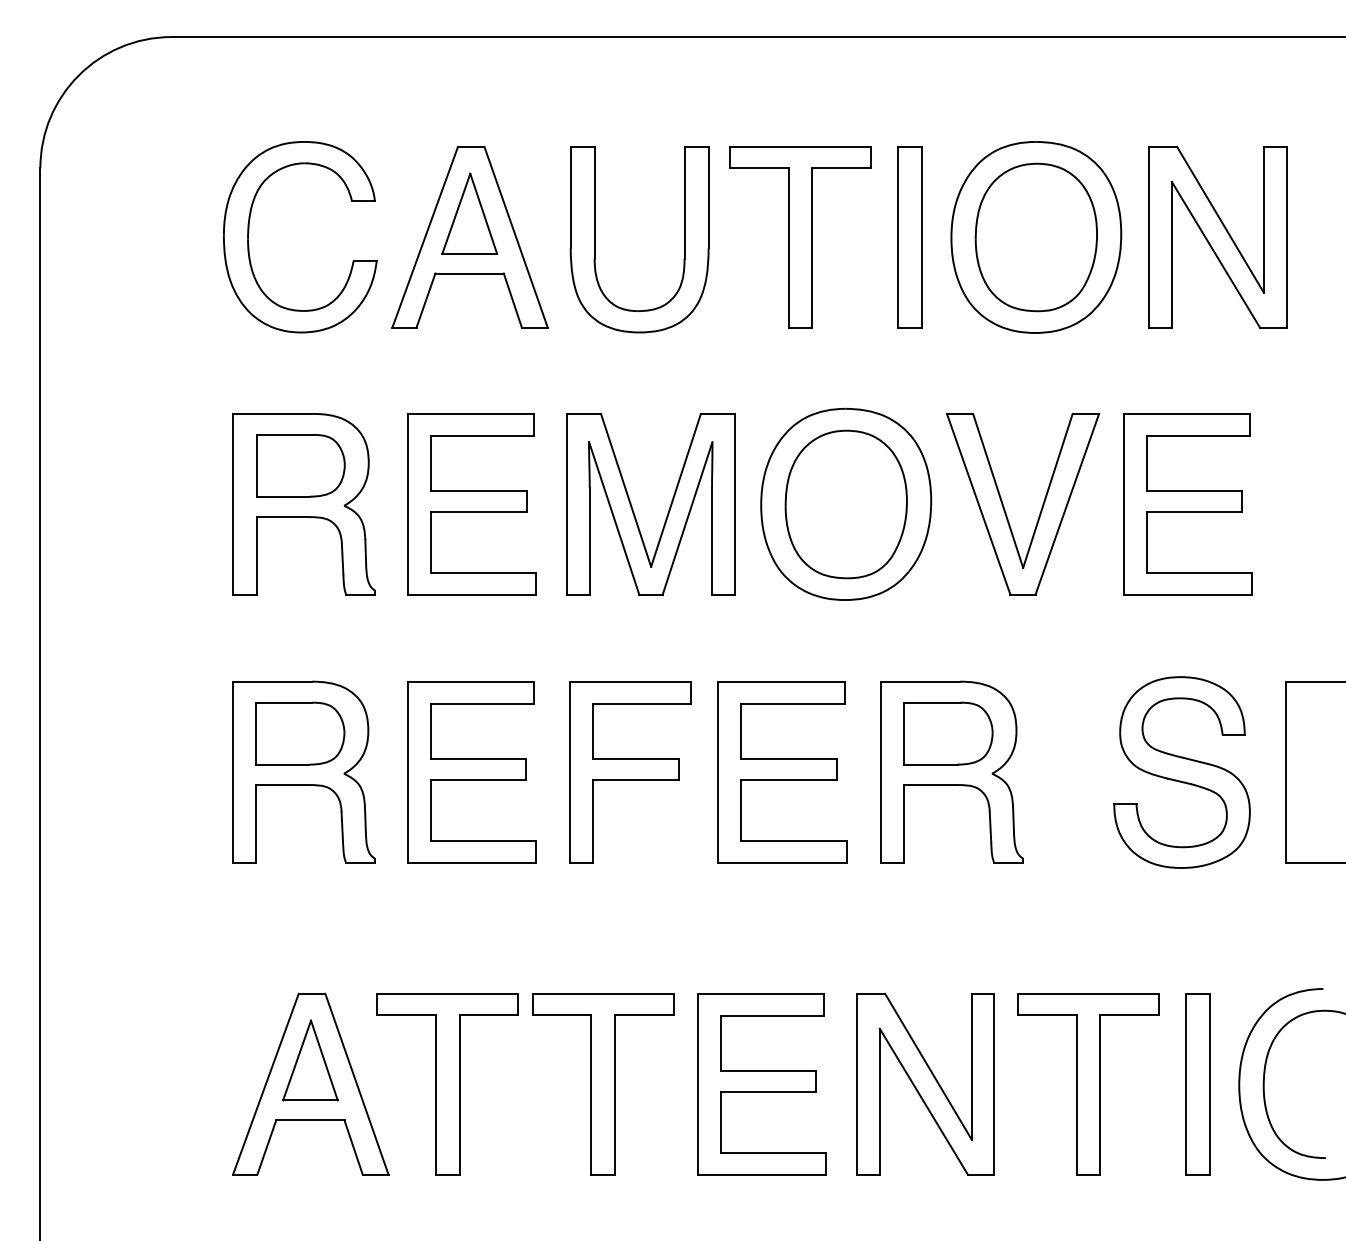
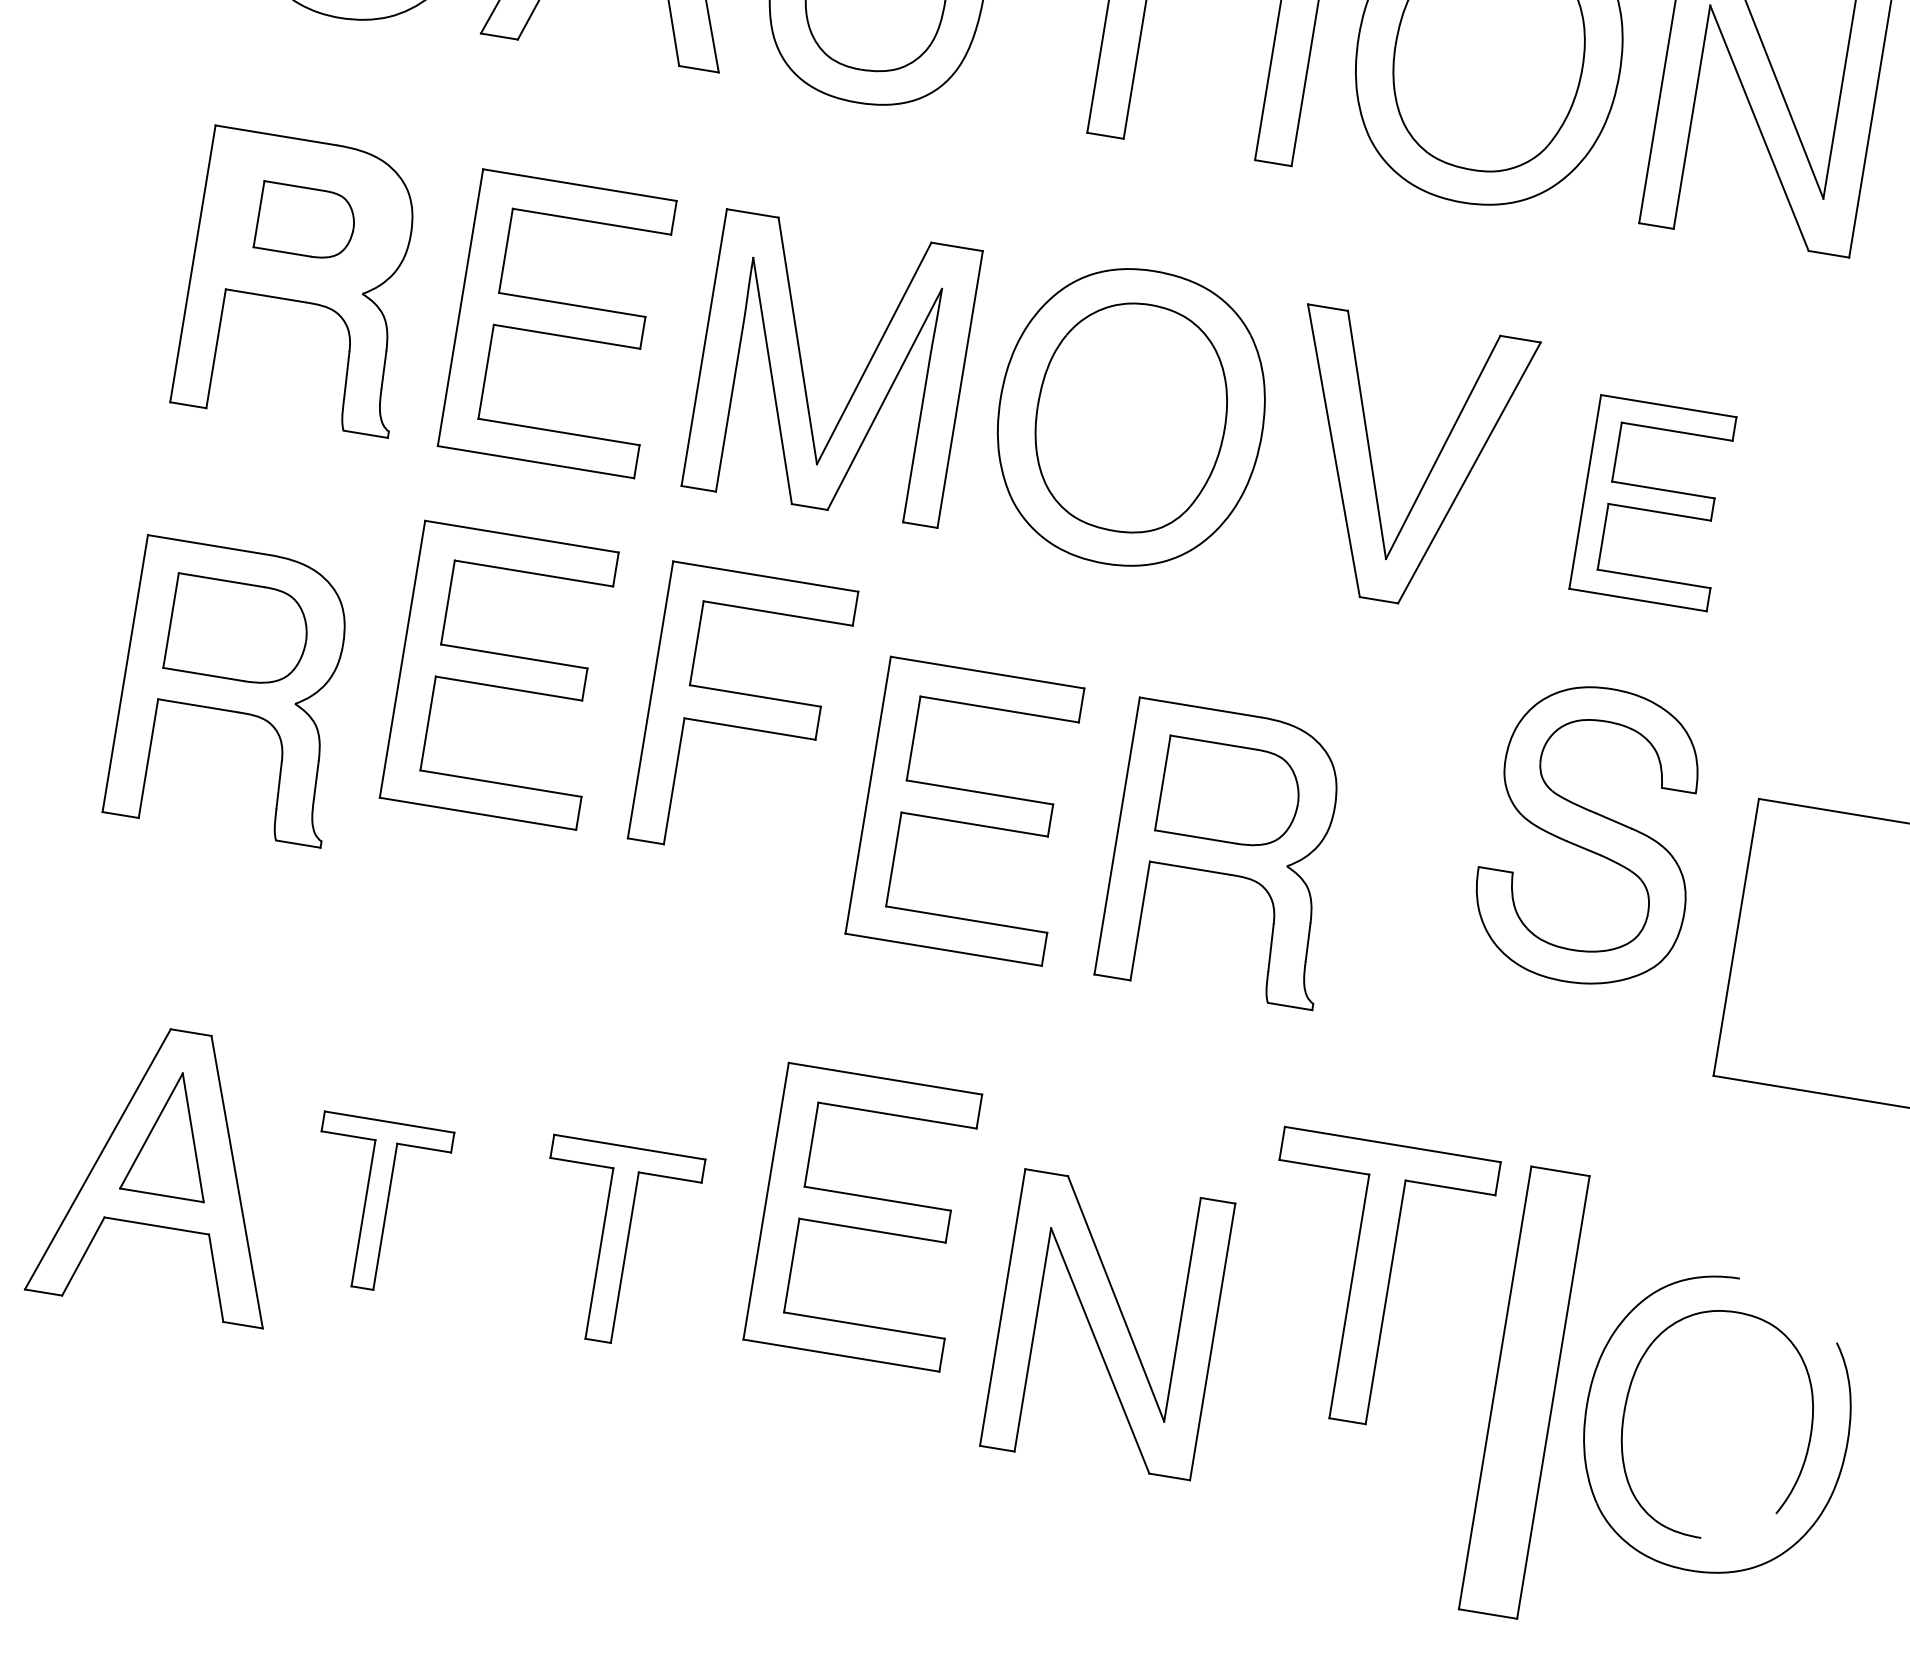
part: (300, 465) -> (305, 221), size x0.7
part: (1187, 504) -> (1653, 503), size x0.7
part: (471, 772) -> (500, 675), moved
part: (630, 772) -> (743, 715), moved
part: (1181, 772) -> (1589, 835), moved
part: (447, 1084) -> (375, 1205), size x0.6
part: (603, 1084) -> (614, 1244), size x0.7
part: (761, 1084) -> (863, 1217), moved
part: (1088, 1084) -> (1370, 1283), moved
part: (1197, 1084) -> (1523, 1393), size x1.6

